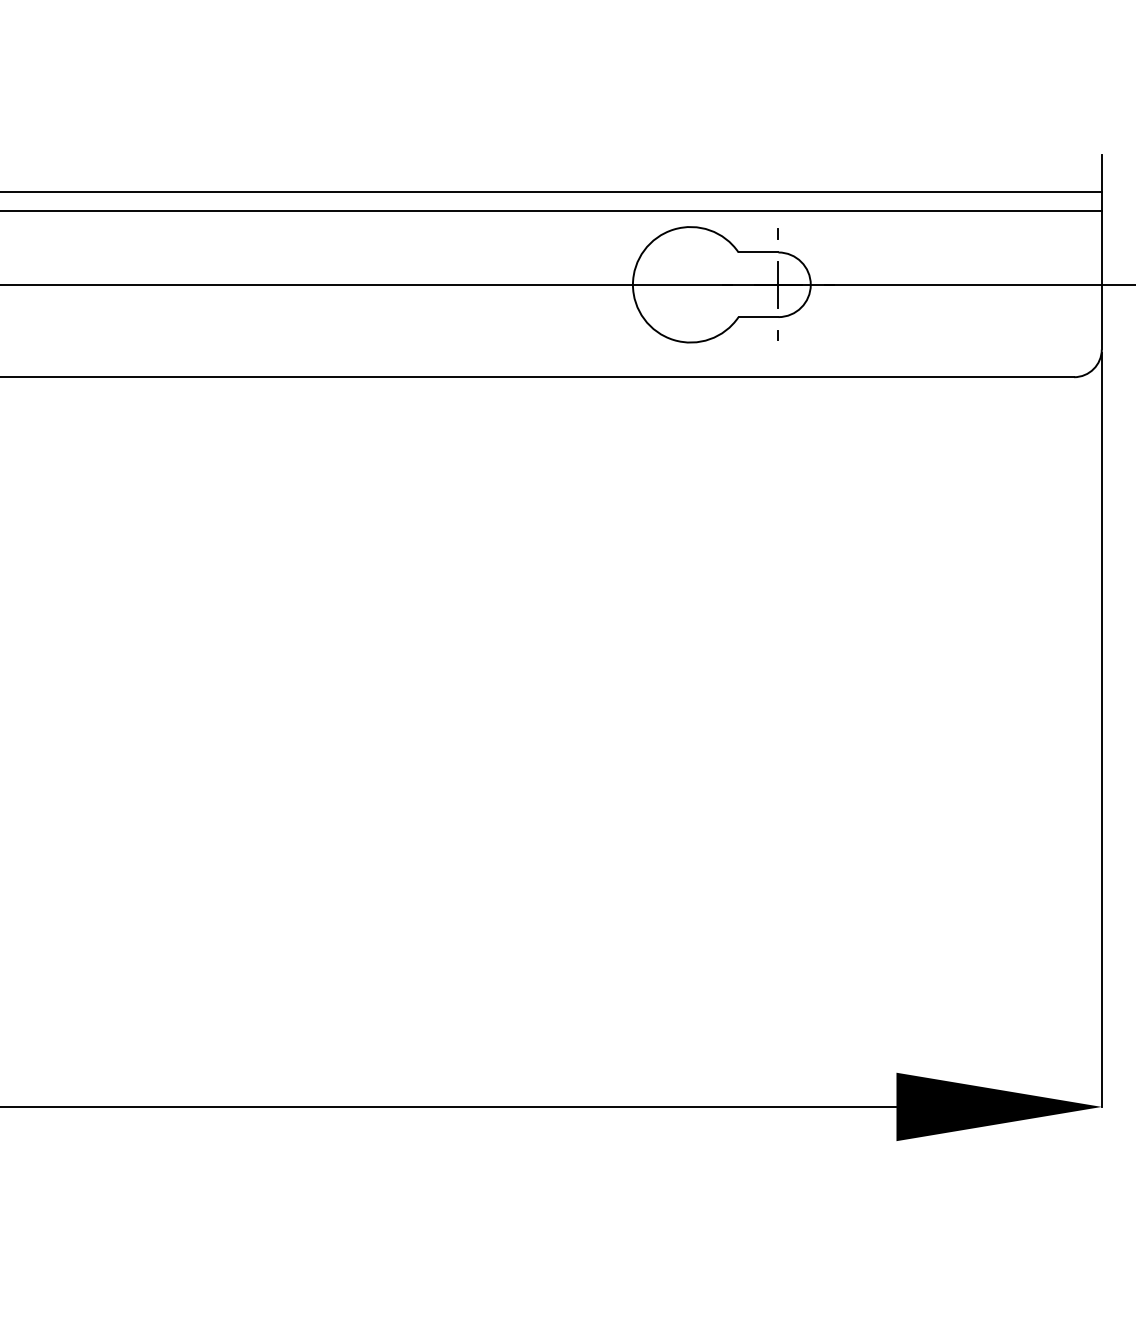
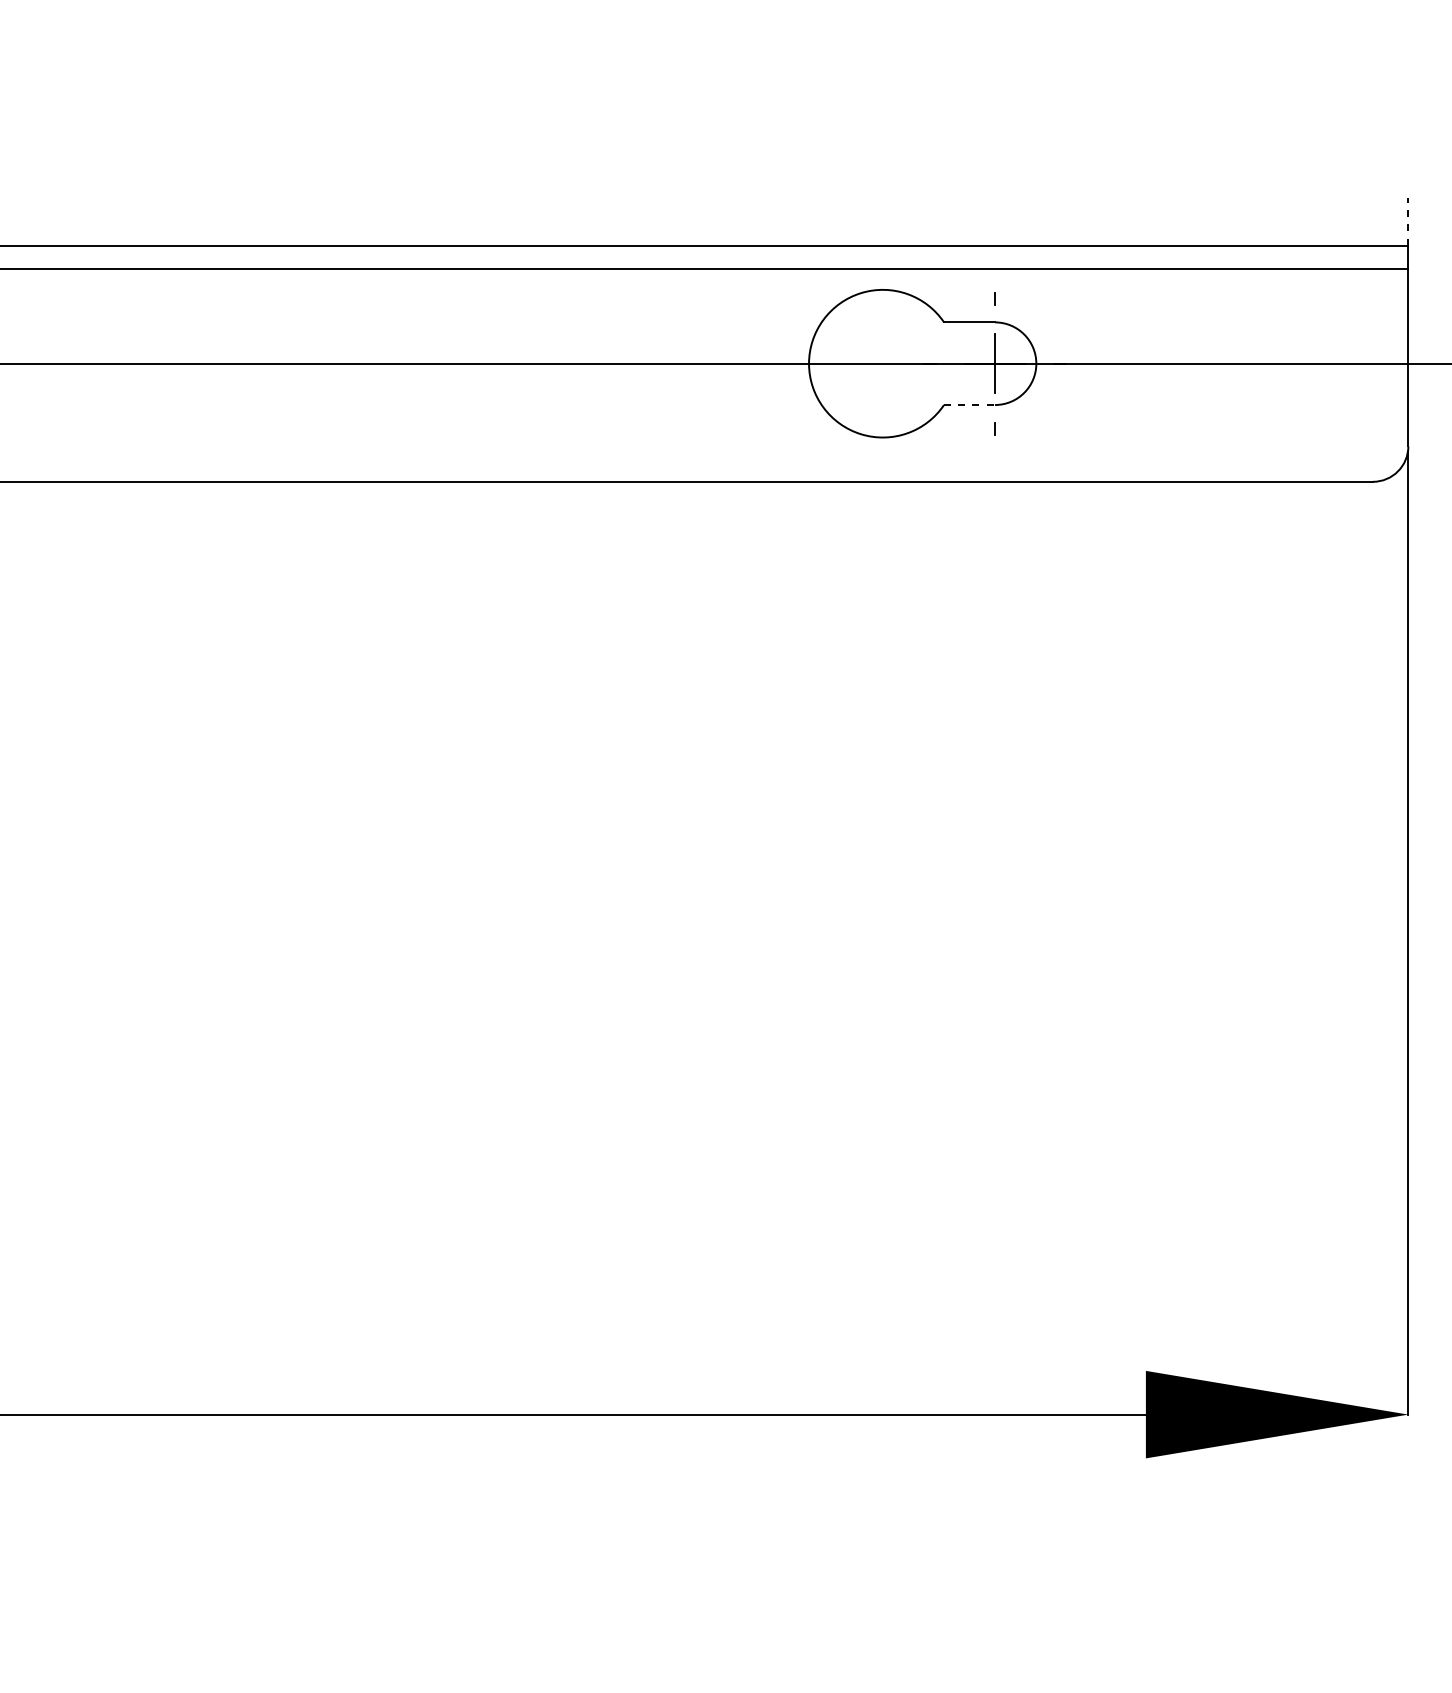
line: (1101, 174) -> (1408, 222), solid -> dashed
line: (758, 317) -> (969, 405), solid -> dashed

